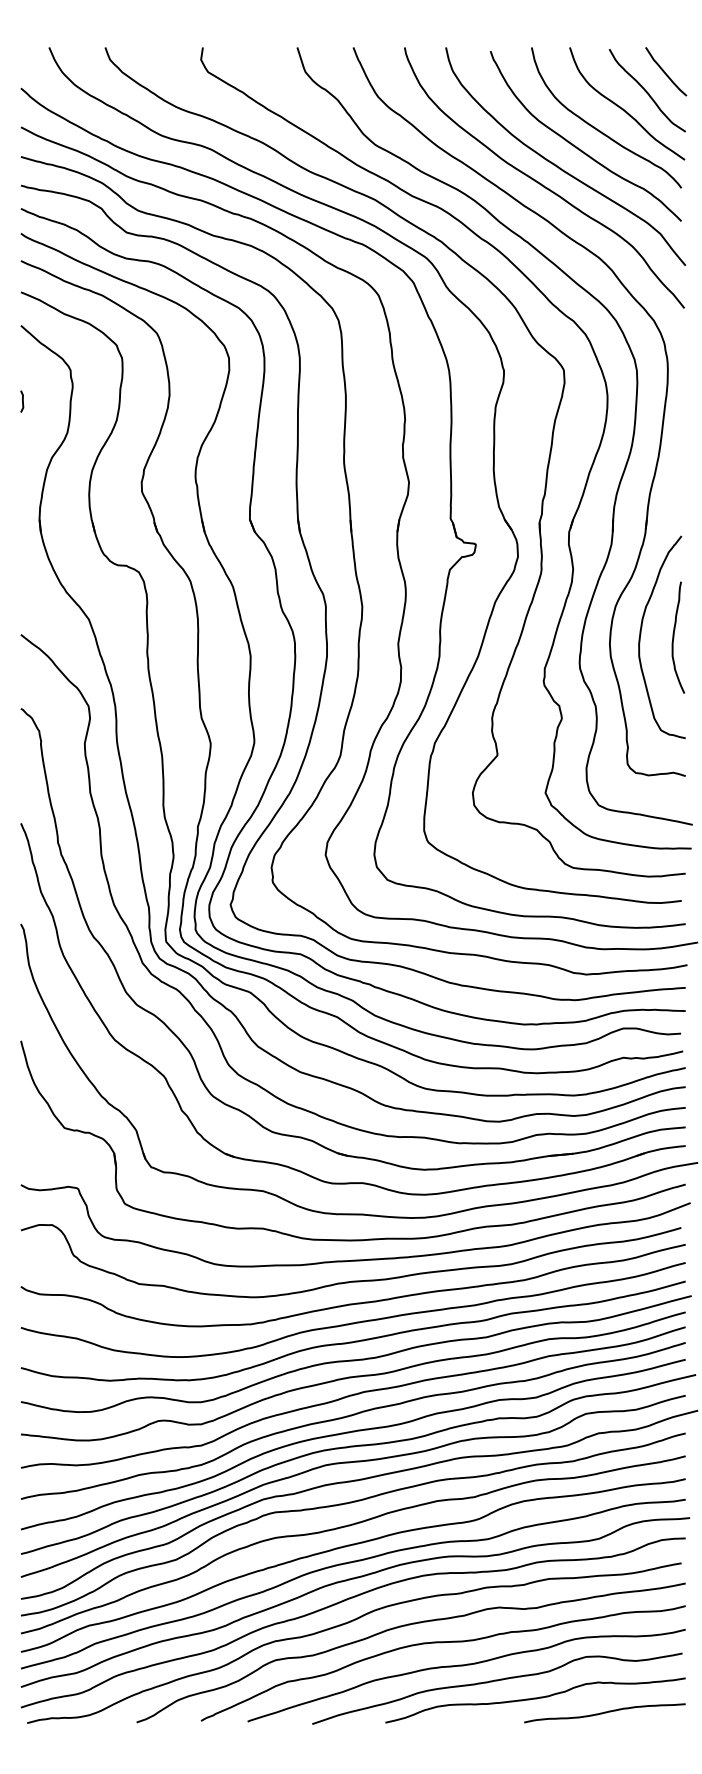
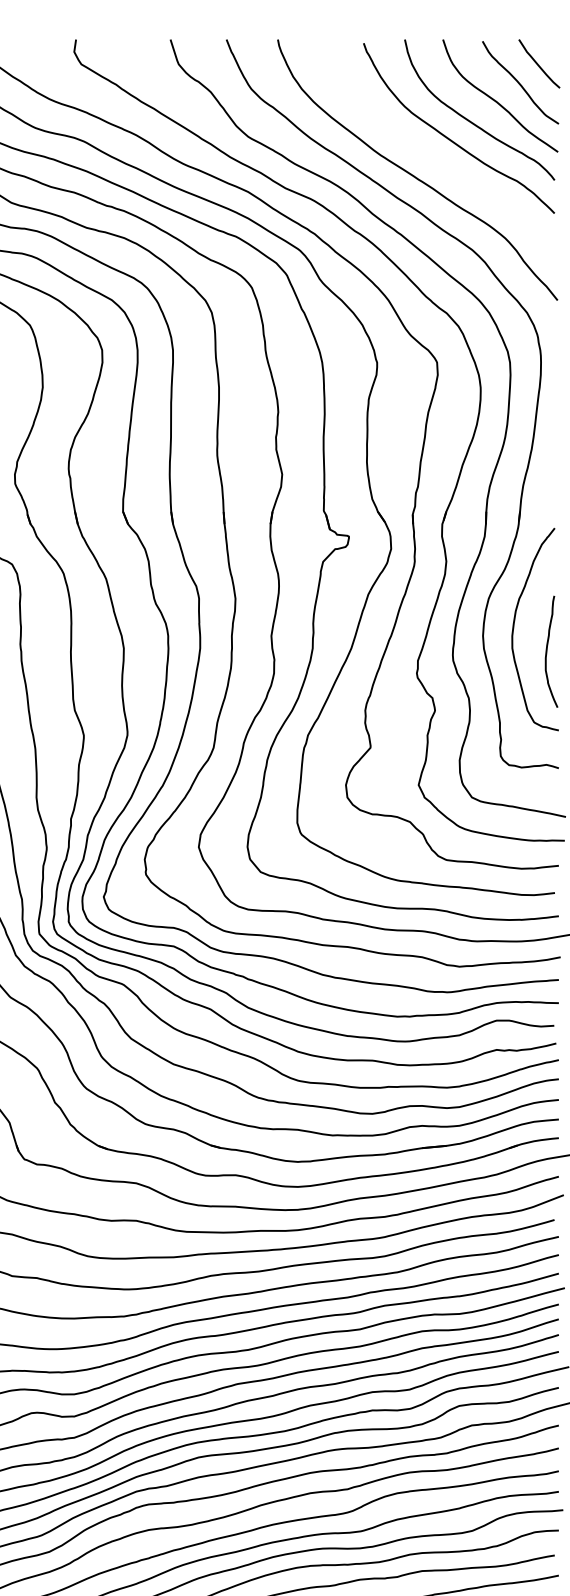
curve: (556, 164) -> (429, 156), removed
curve: (674, 637) -> (547, 651), moved

